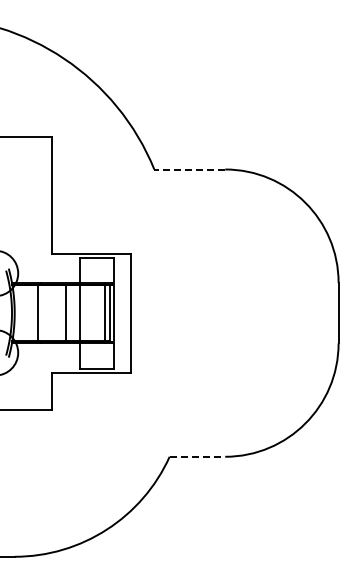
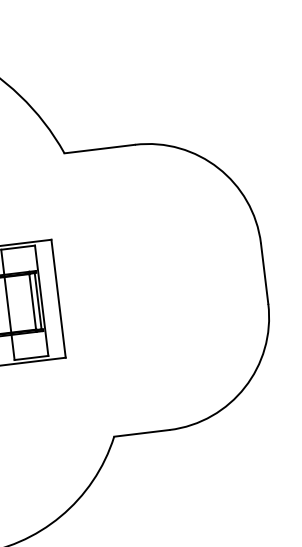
line: (189, 169) -> (99, 149), dashed -> solid
line: (197, 456) -> (141, 433), dashed -> solid

